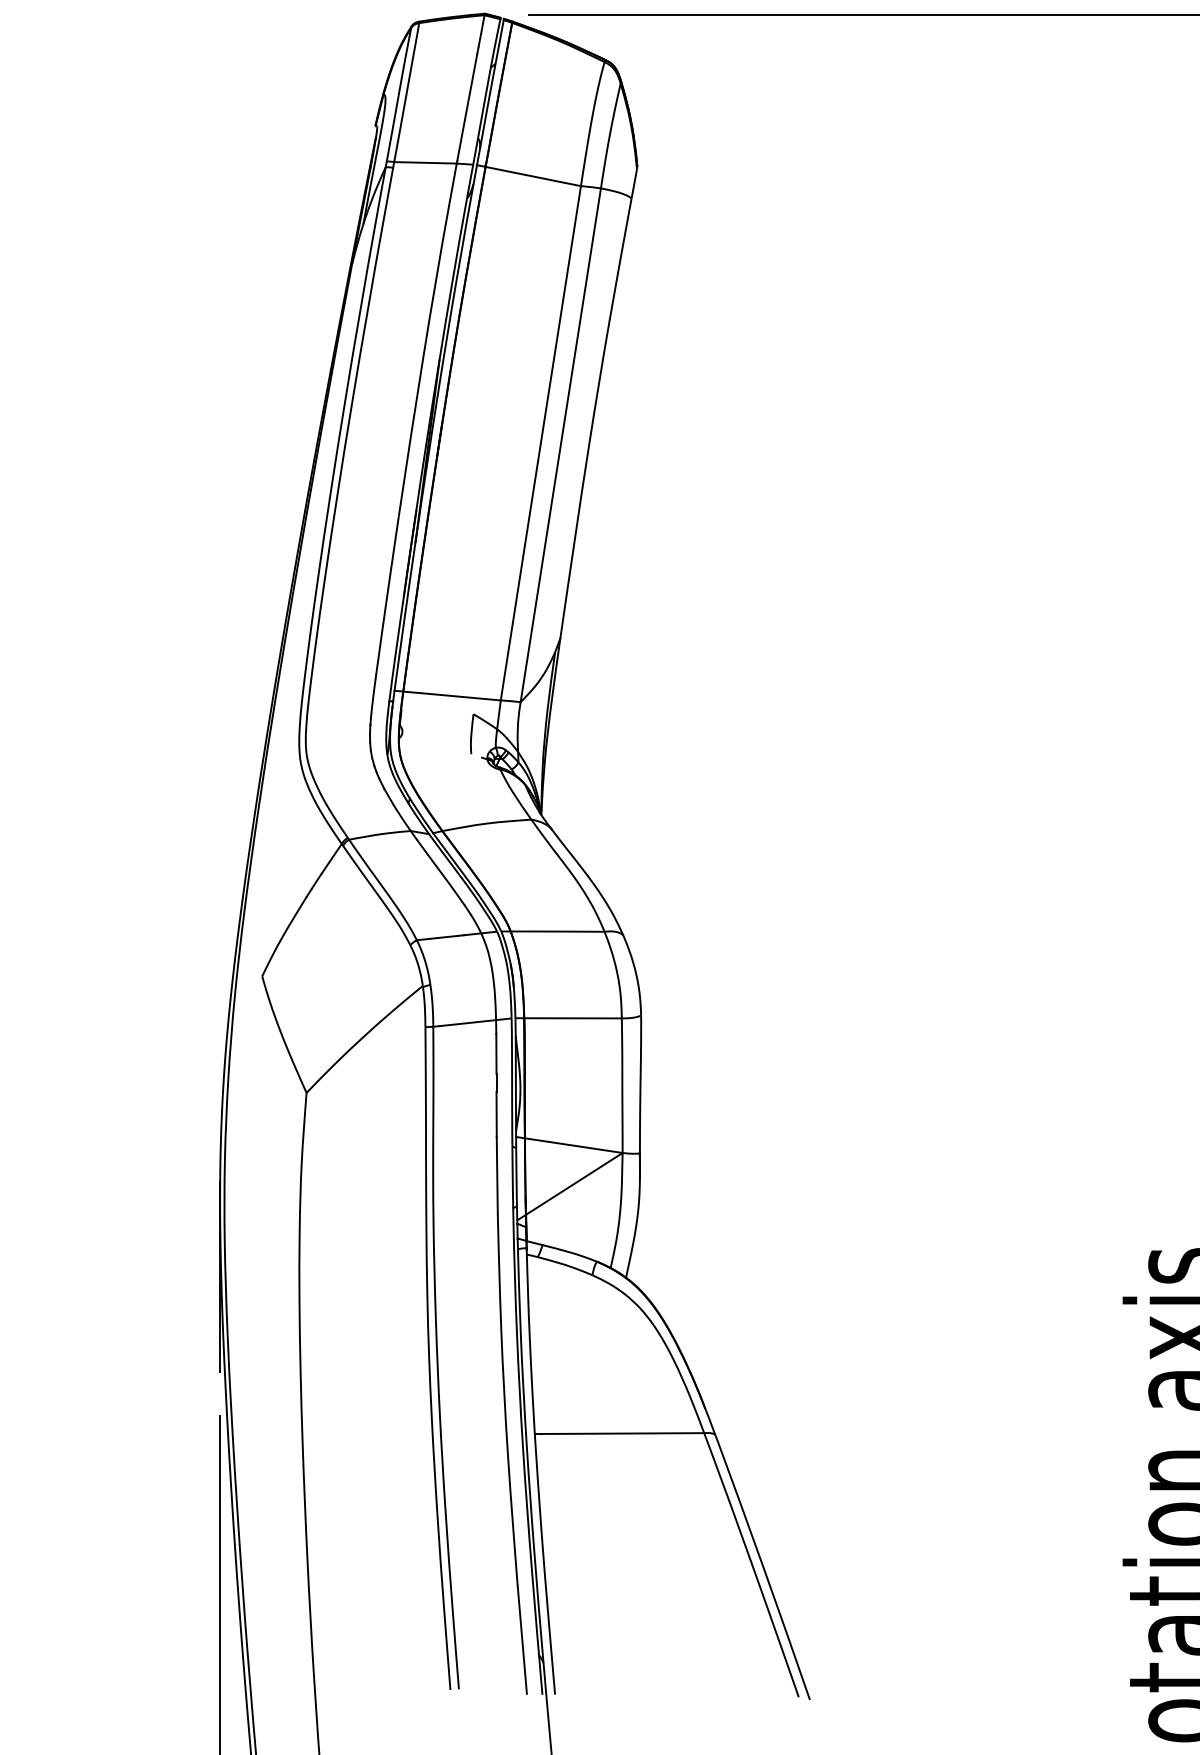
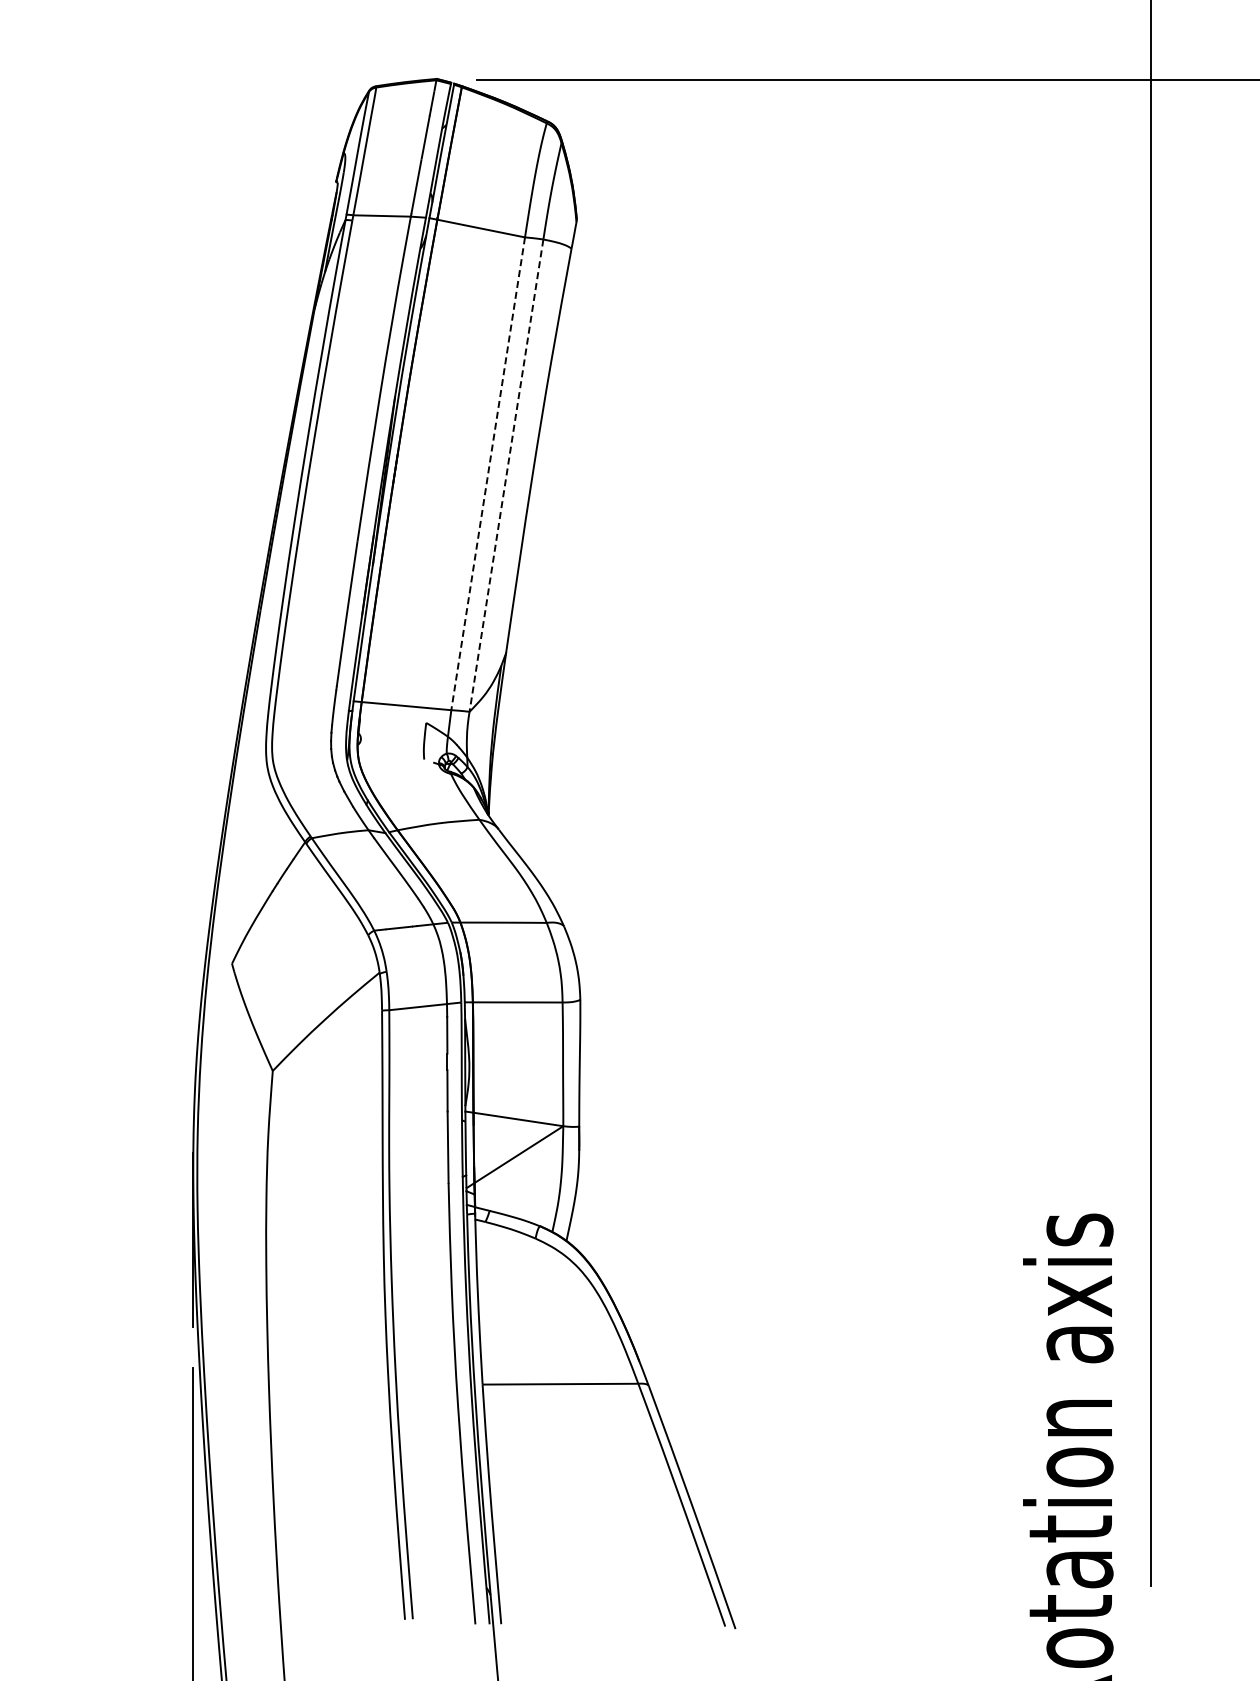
line: (541, 444) -> (488, 474), solid -> dashed
line: (560, 446) -> (506, 476), solid -> dashed

